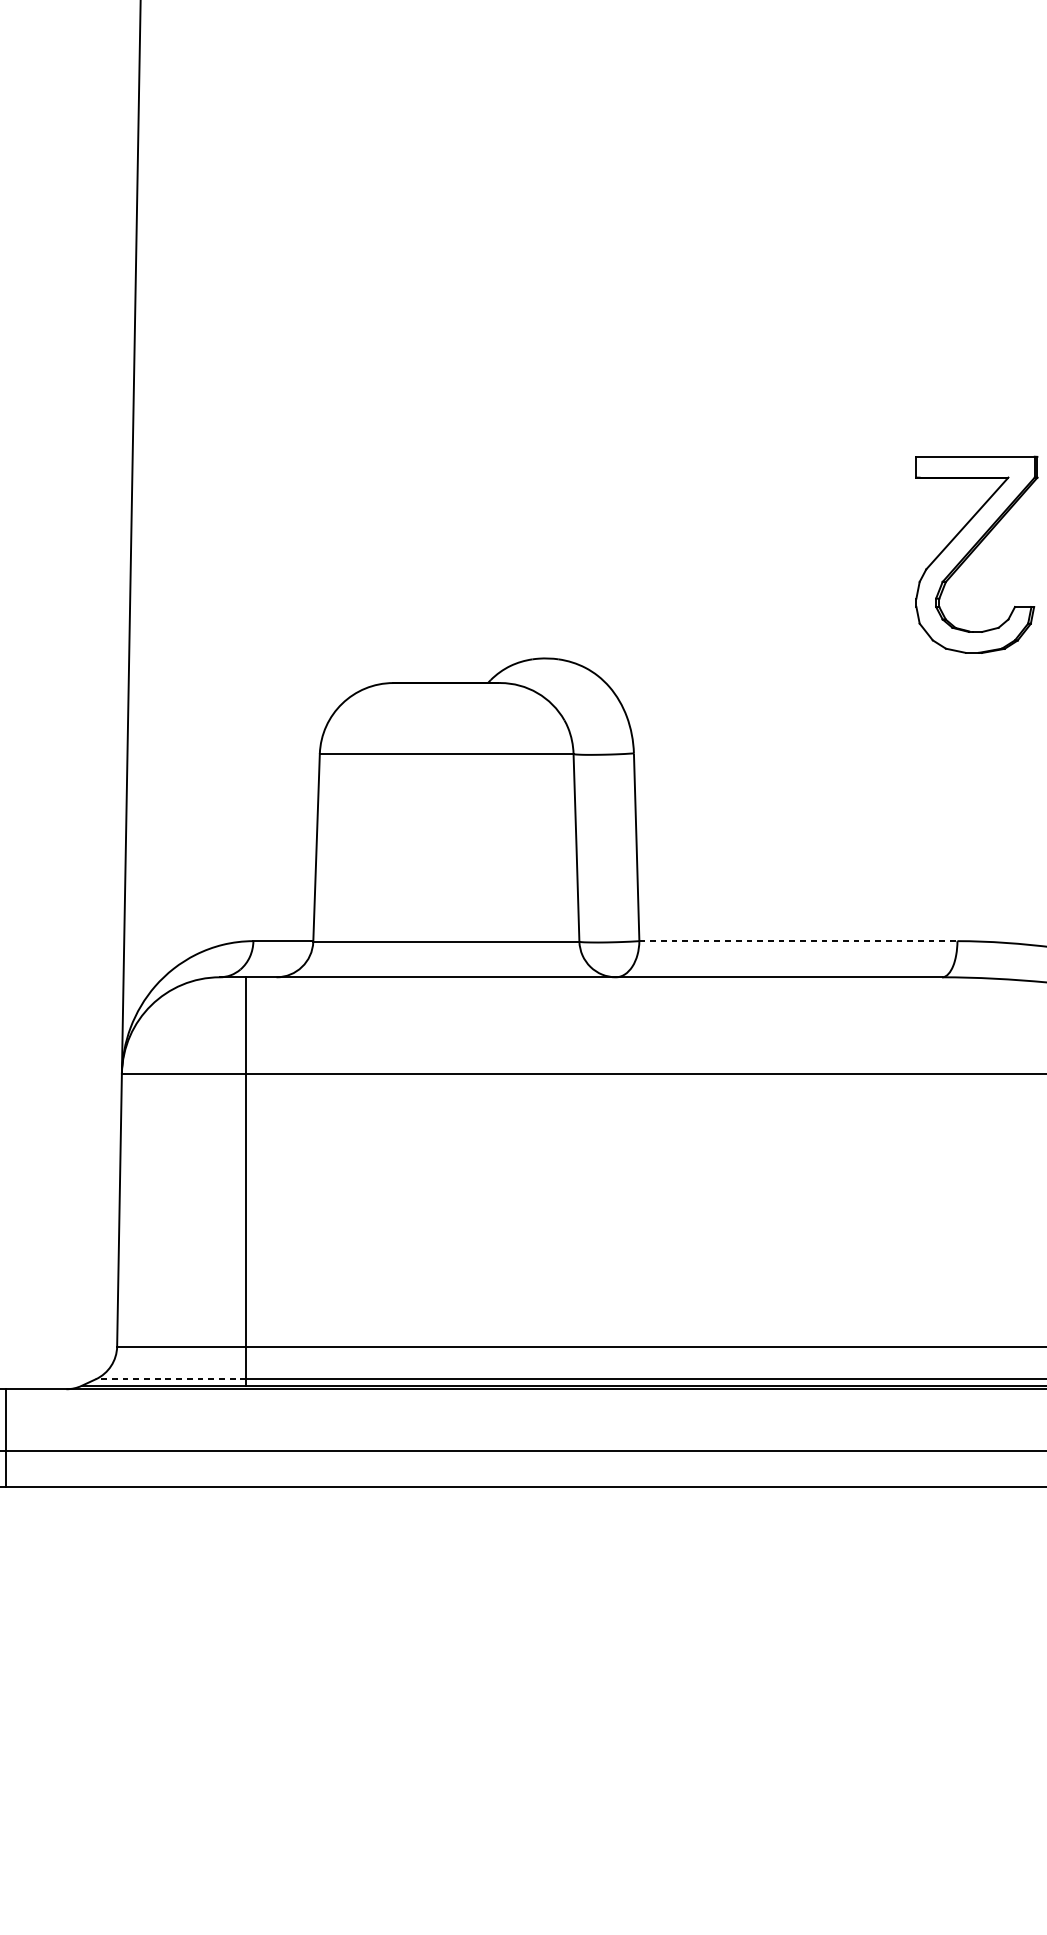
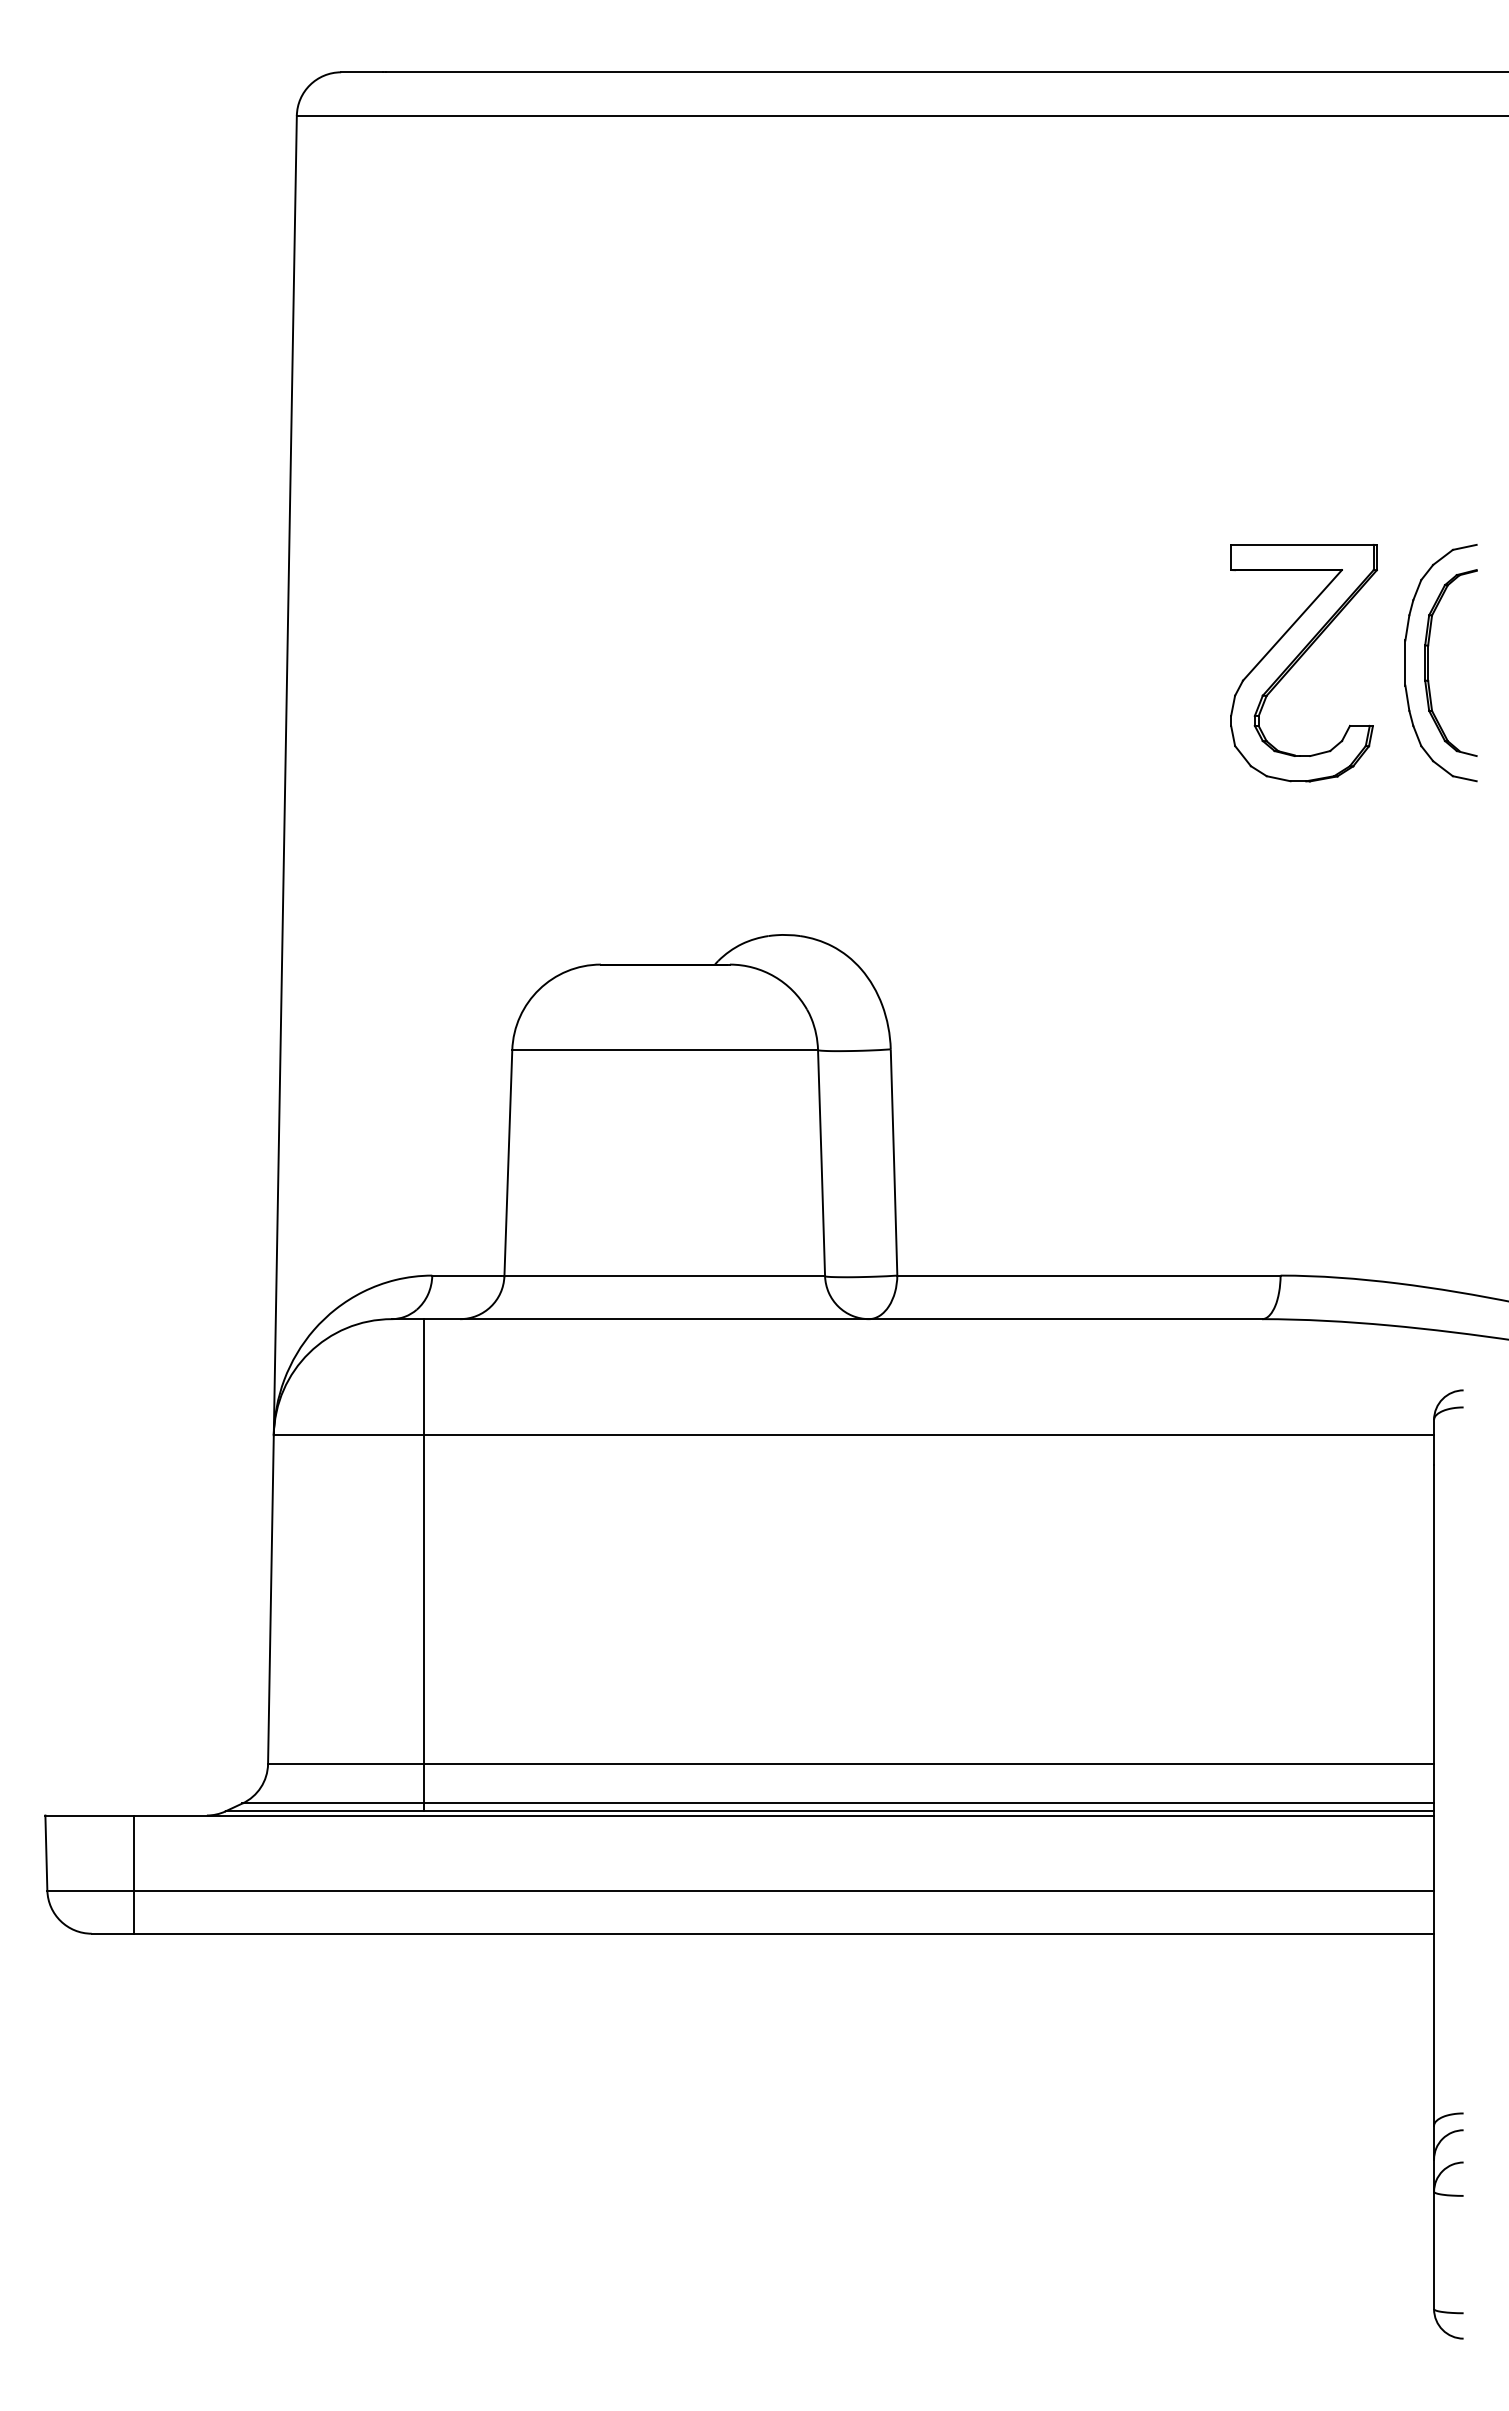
part: (976, 555) -> (1303, 663), moved
line: (798, 941) -> (1088, 1275), dashed -> solid
line: (171, 1379) -> (333, 1803), dashed -> solid

